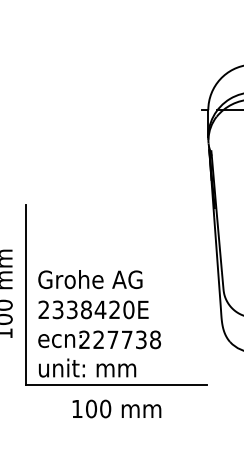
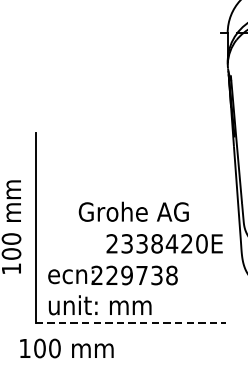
text: (90, 279) -> (133, 211), moved
text: (93, 309) -> (164, 243), moved
text: (112, 339) -> (126, 275), 227738 -> 229738
line: (116, 385) -> (130, 323), solid -> dashed
text: (116, 408) -> (66, 347), moved

